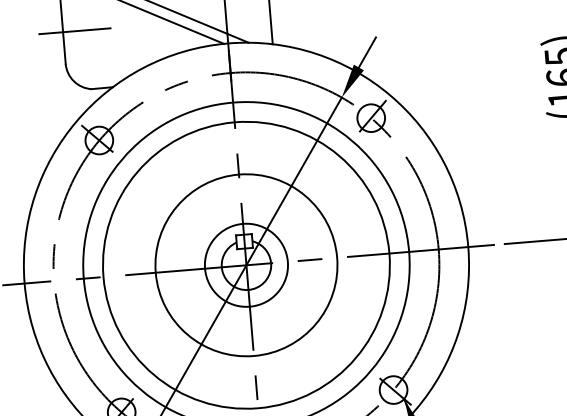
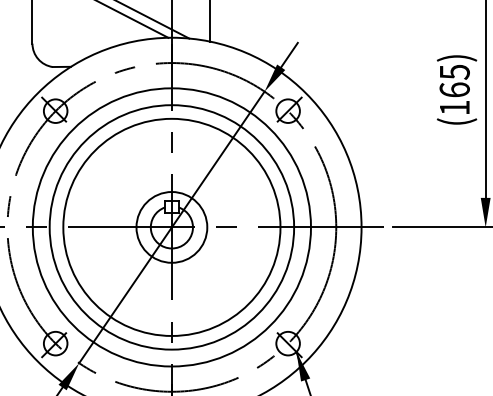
line: (74, 31) -> (42, 16), removed
circle: (245, 264) -> (171, 226), size x1.4

